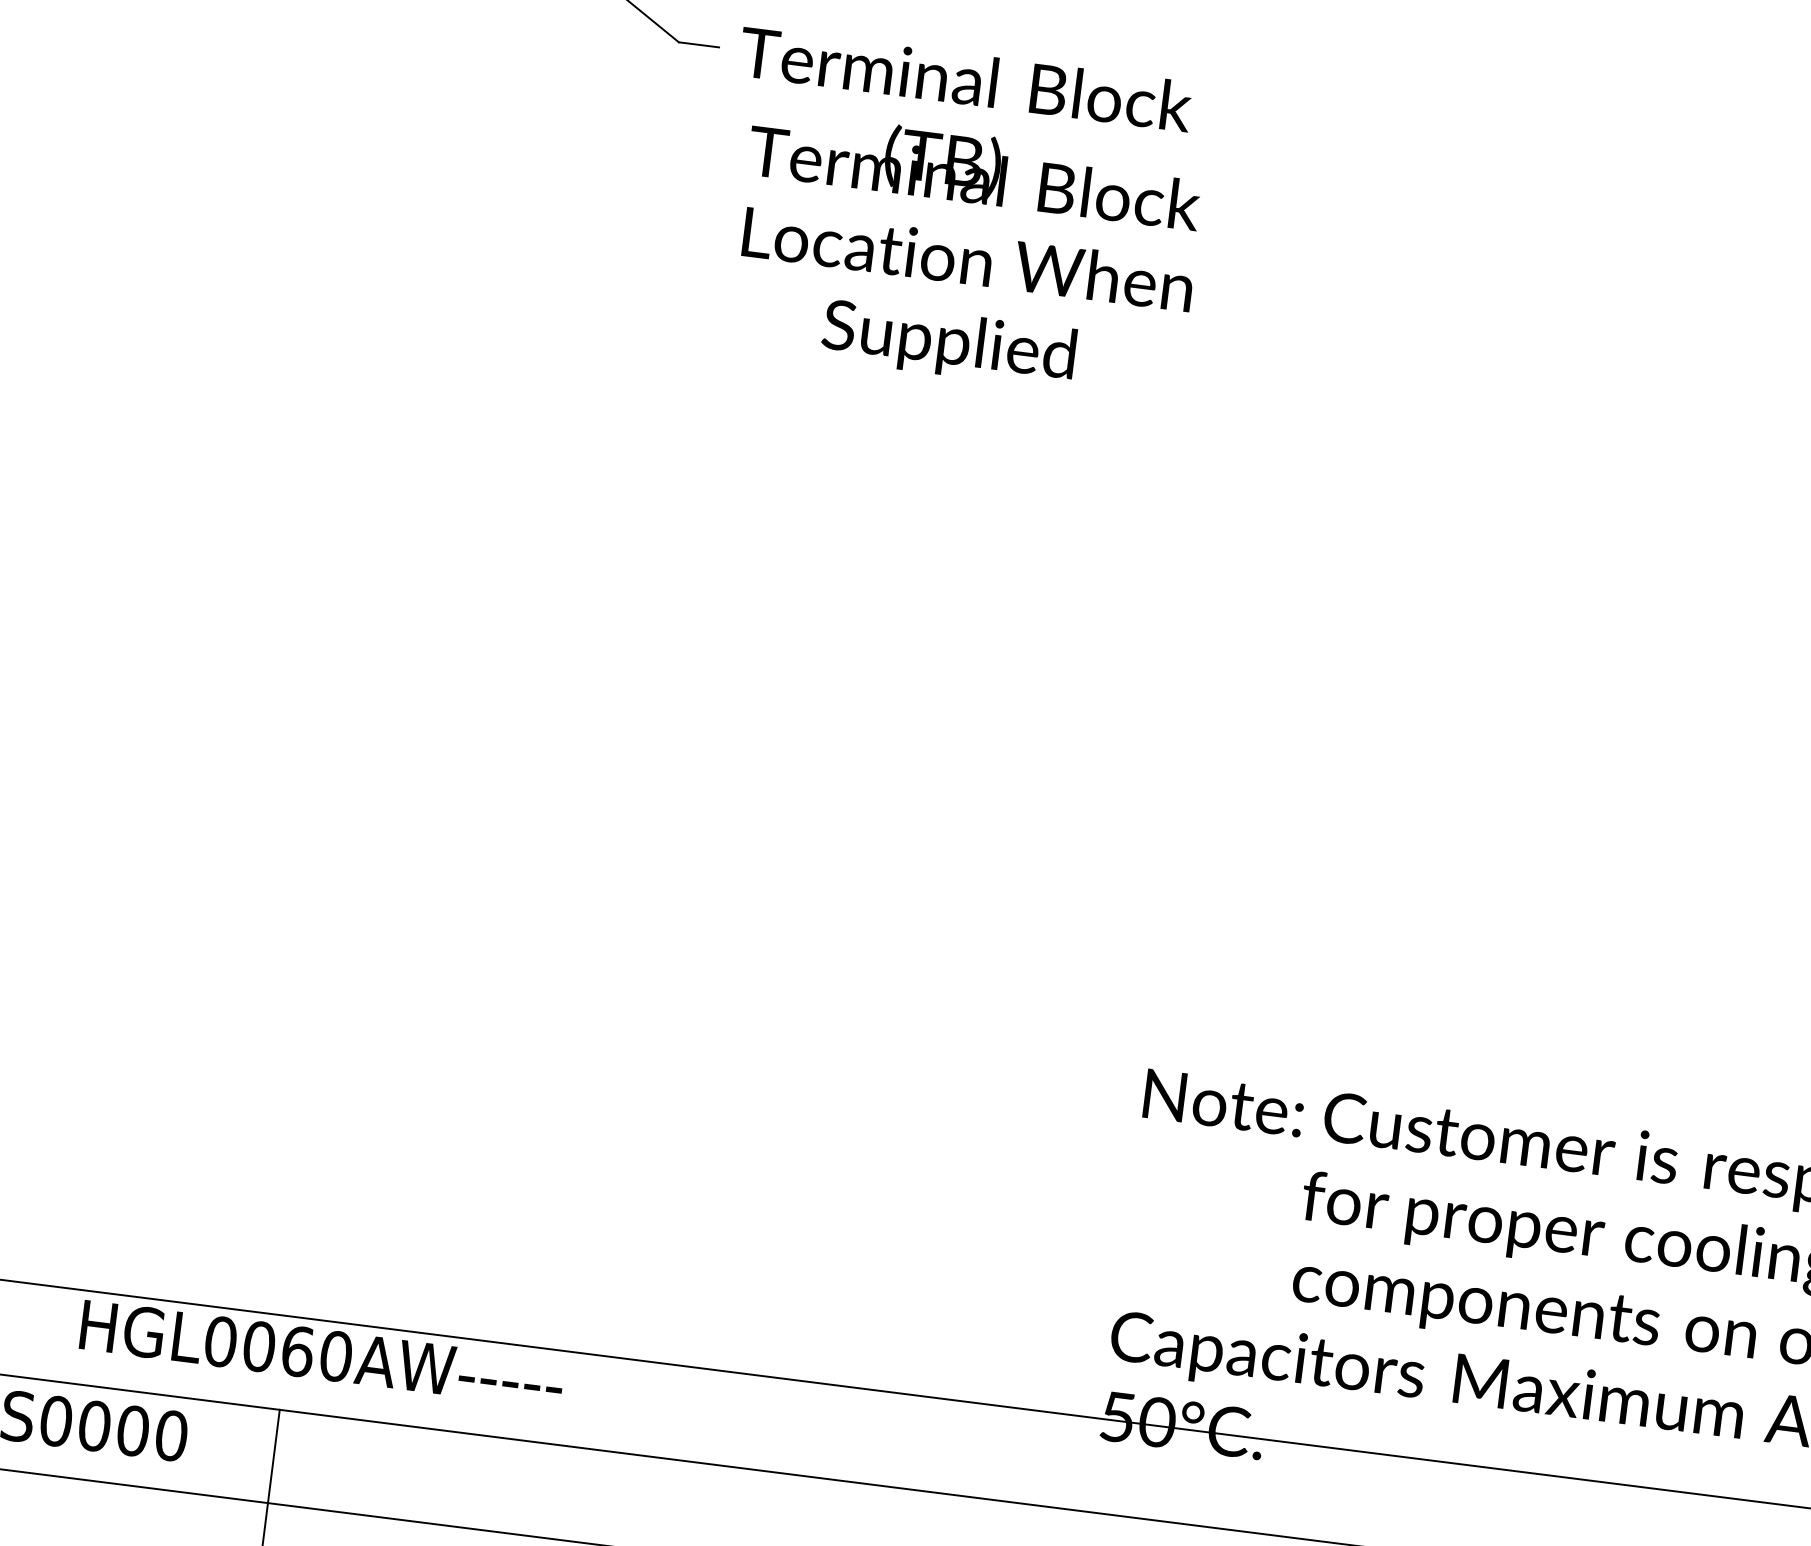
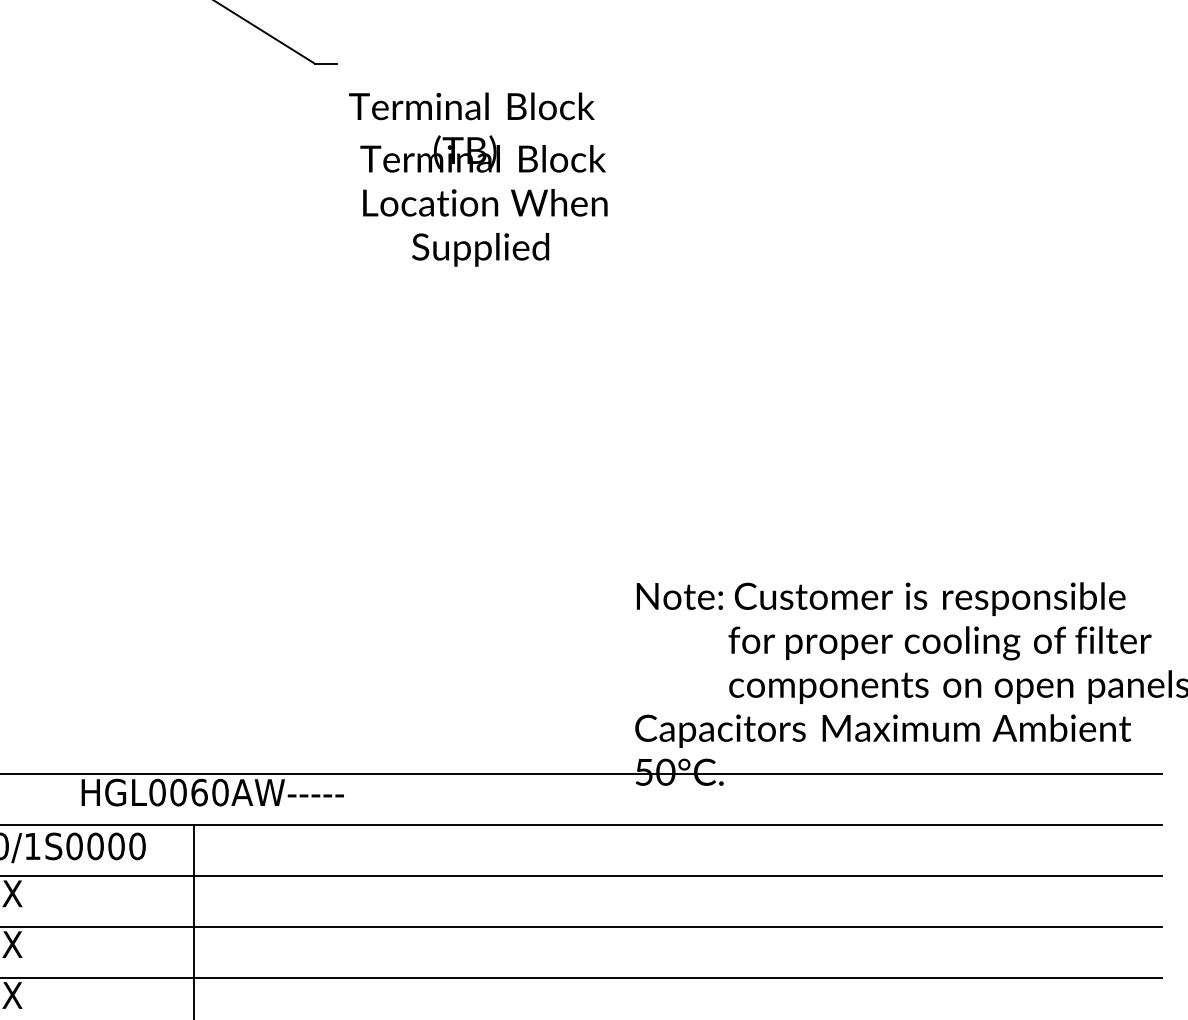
text: (961, 214) -> (478, 179), moved

